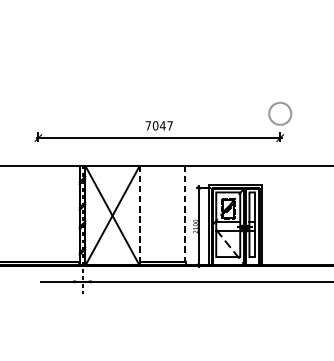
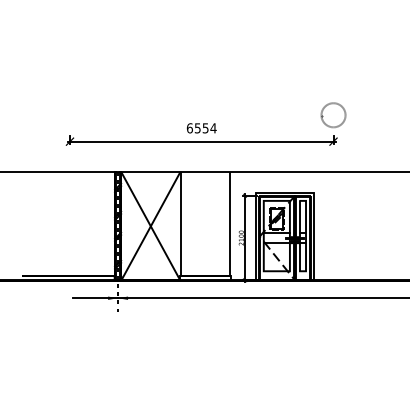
text: (159, 125) -> (201, 128), 7047 -> 6554
line: (139, 214) -> (180, 224), dashed -> solid
line: (185, 214) -> (230, 224), dashed -> solid

